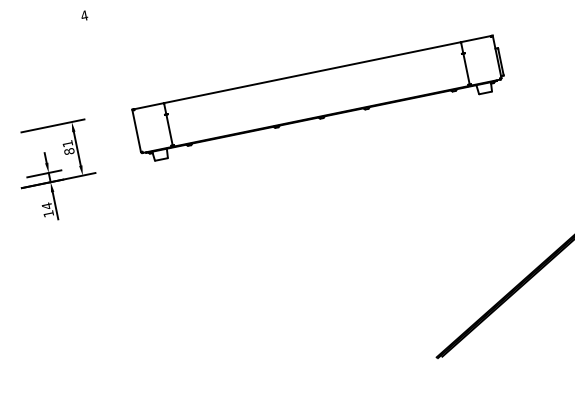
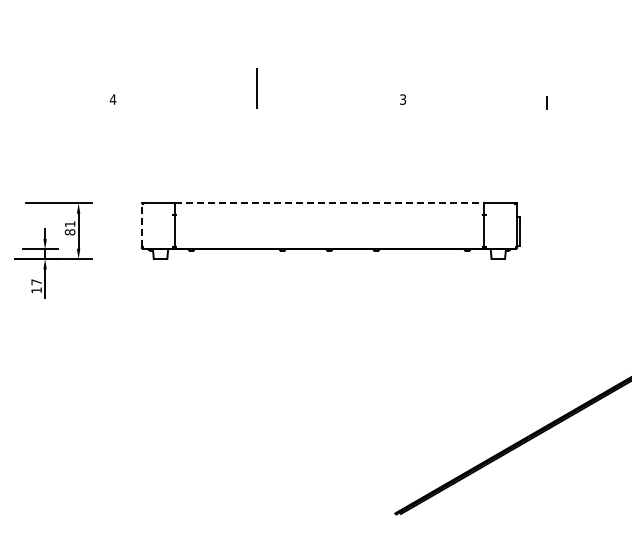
line: (312, 72) -> (329, 203), solid -> dashed
line: (136, 130) -> (141, 224), solid -> dashed
text: (47, 206) -> (36, 282), 14 -> 17

